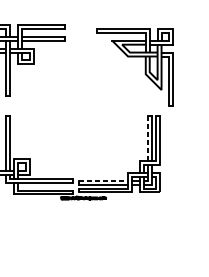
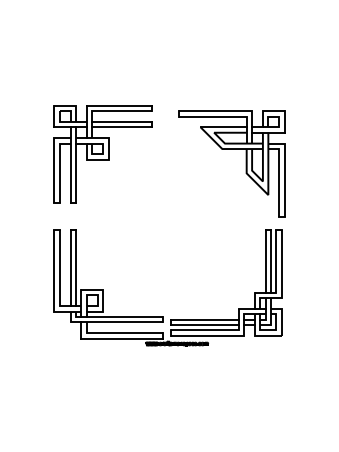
part: (134, 56) -> (231, 149), moved
line: (147, 137) -> (265, 260), dashed -> solid
line: (103, 180) -> (204, 319), dashed -> solid

